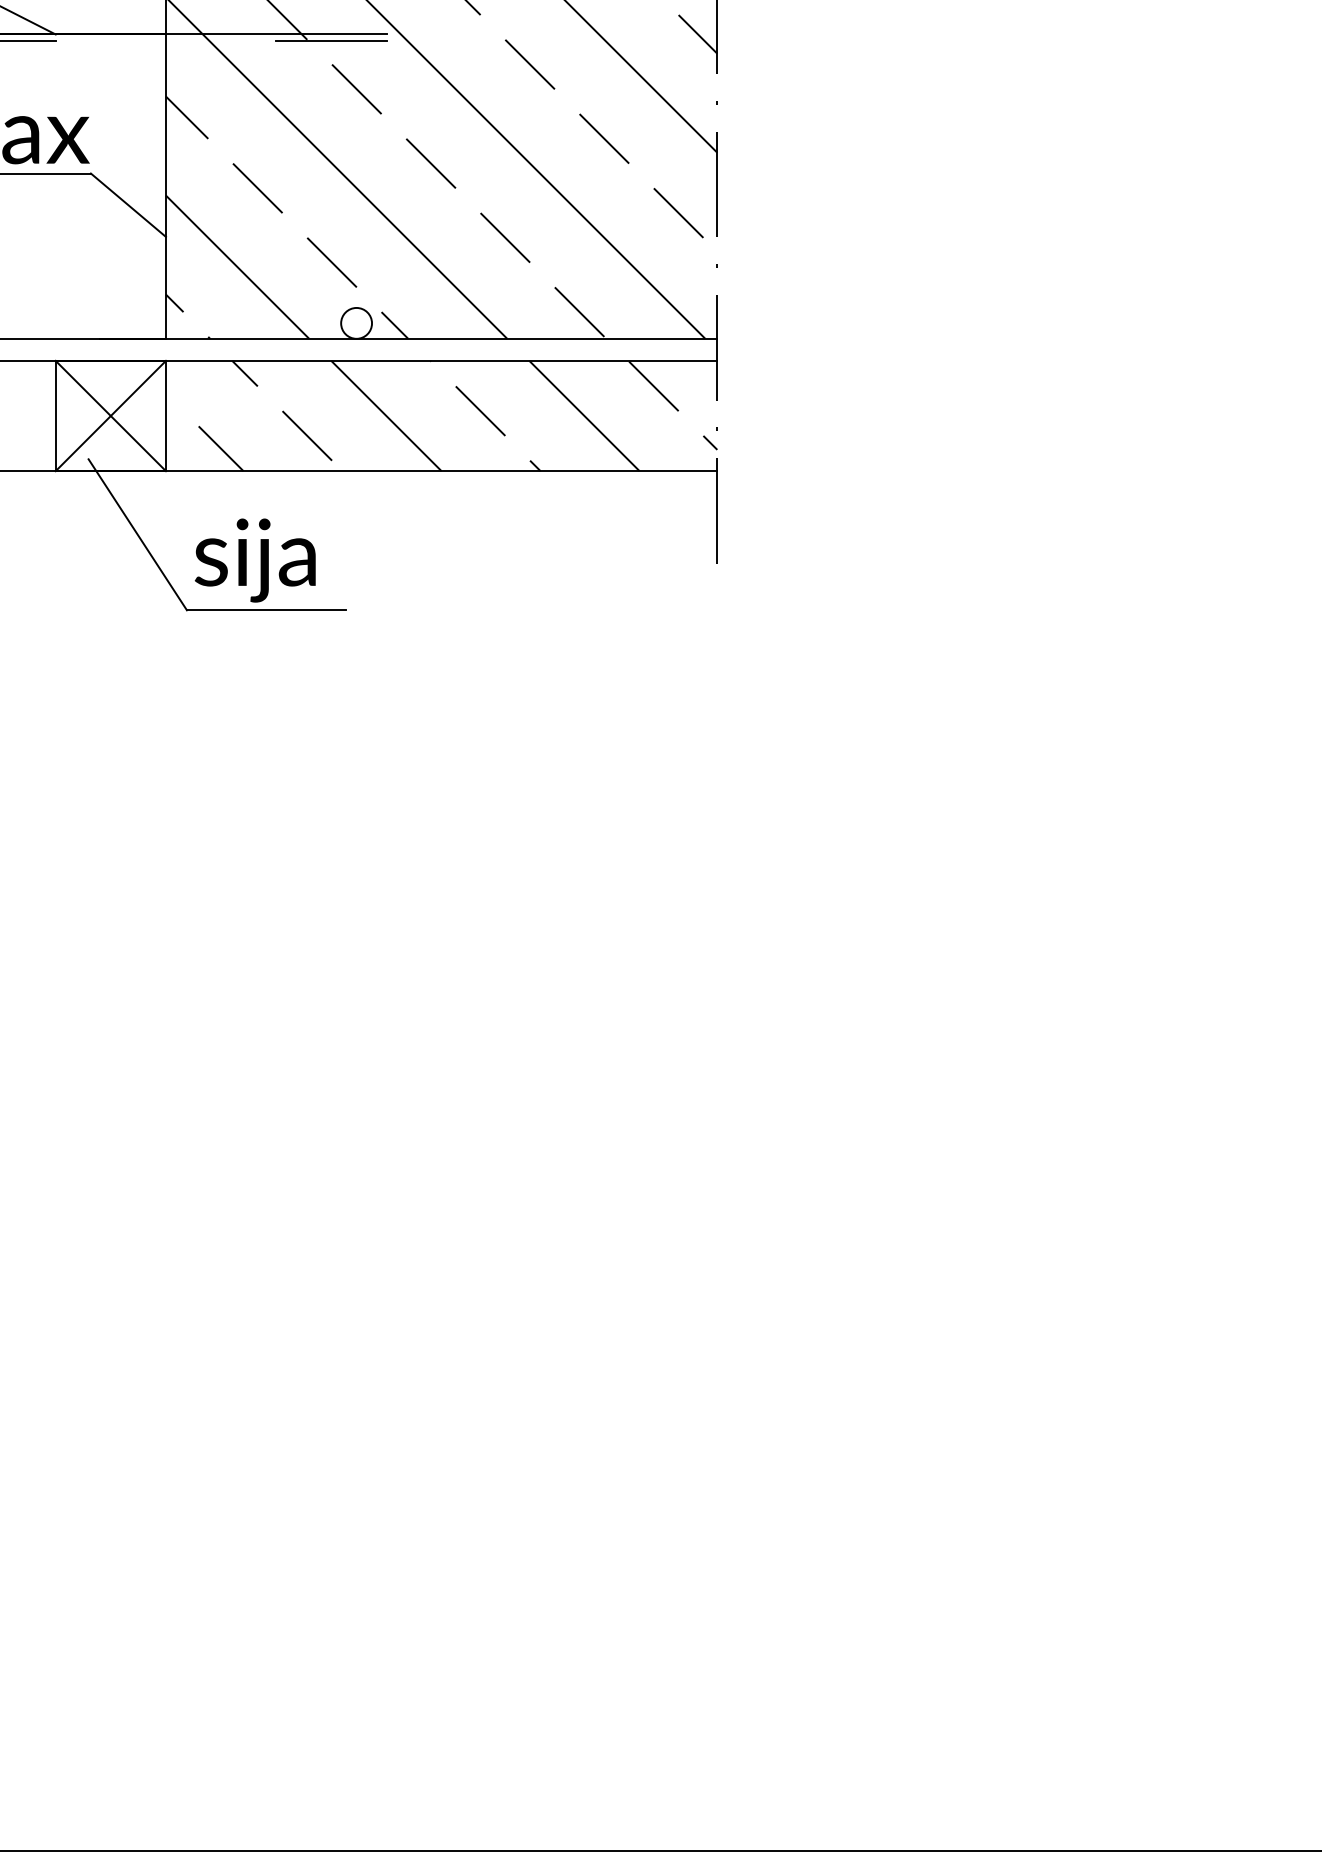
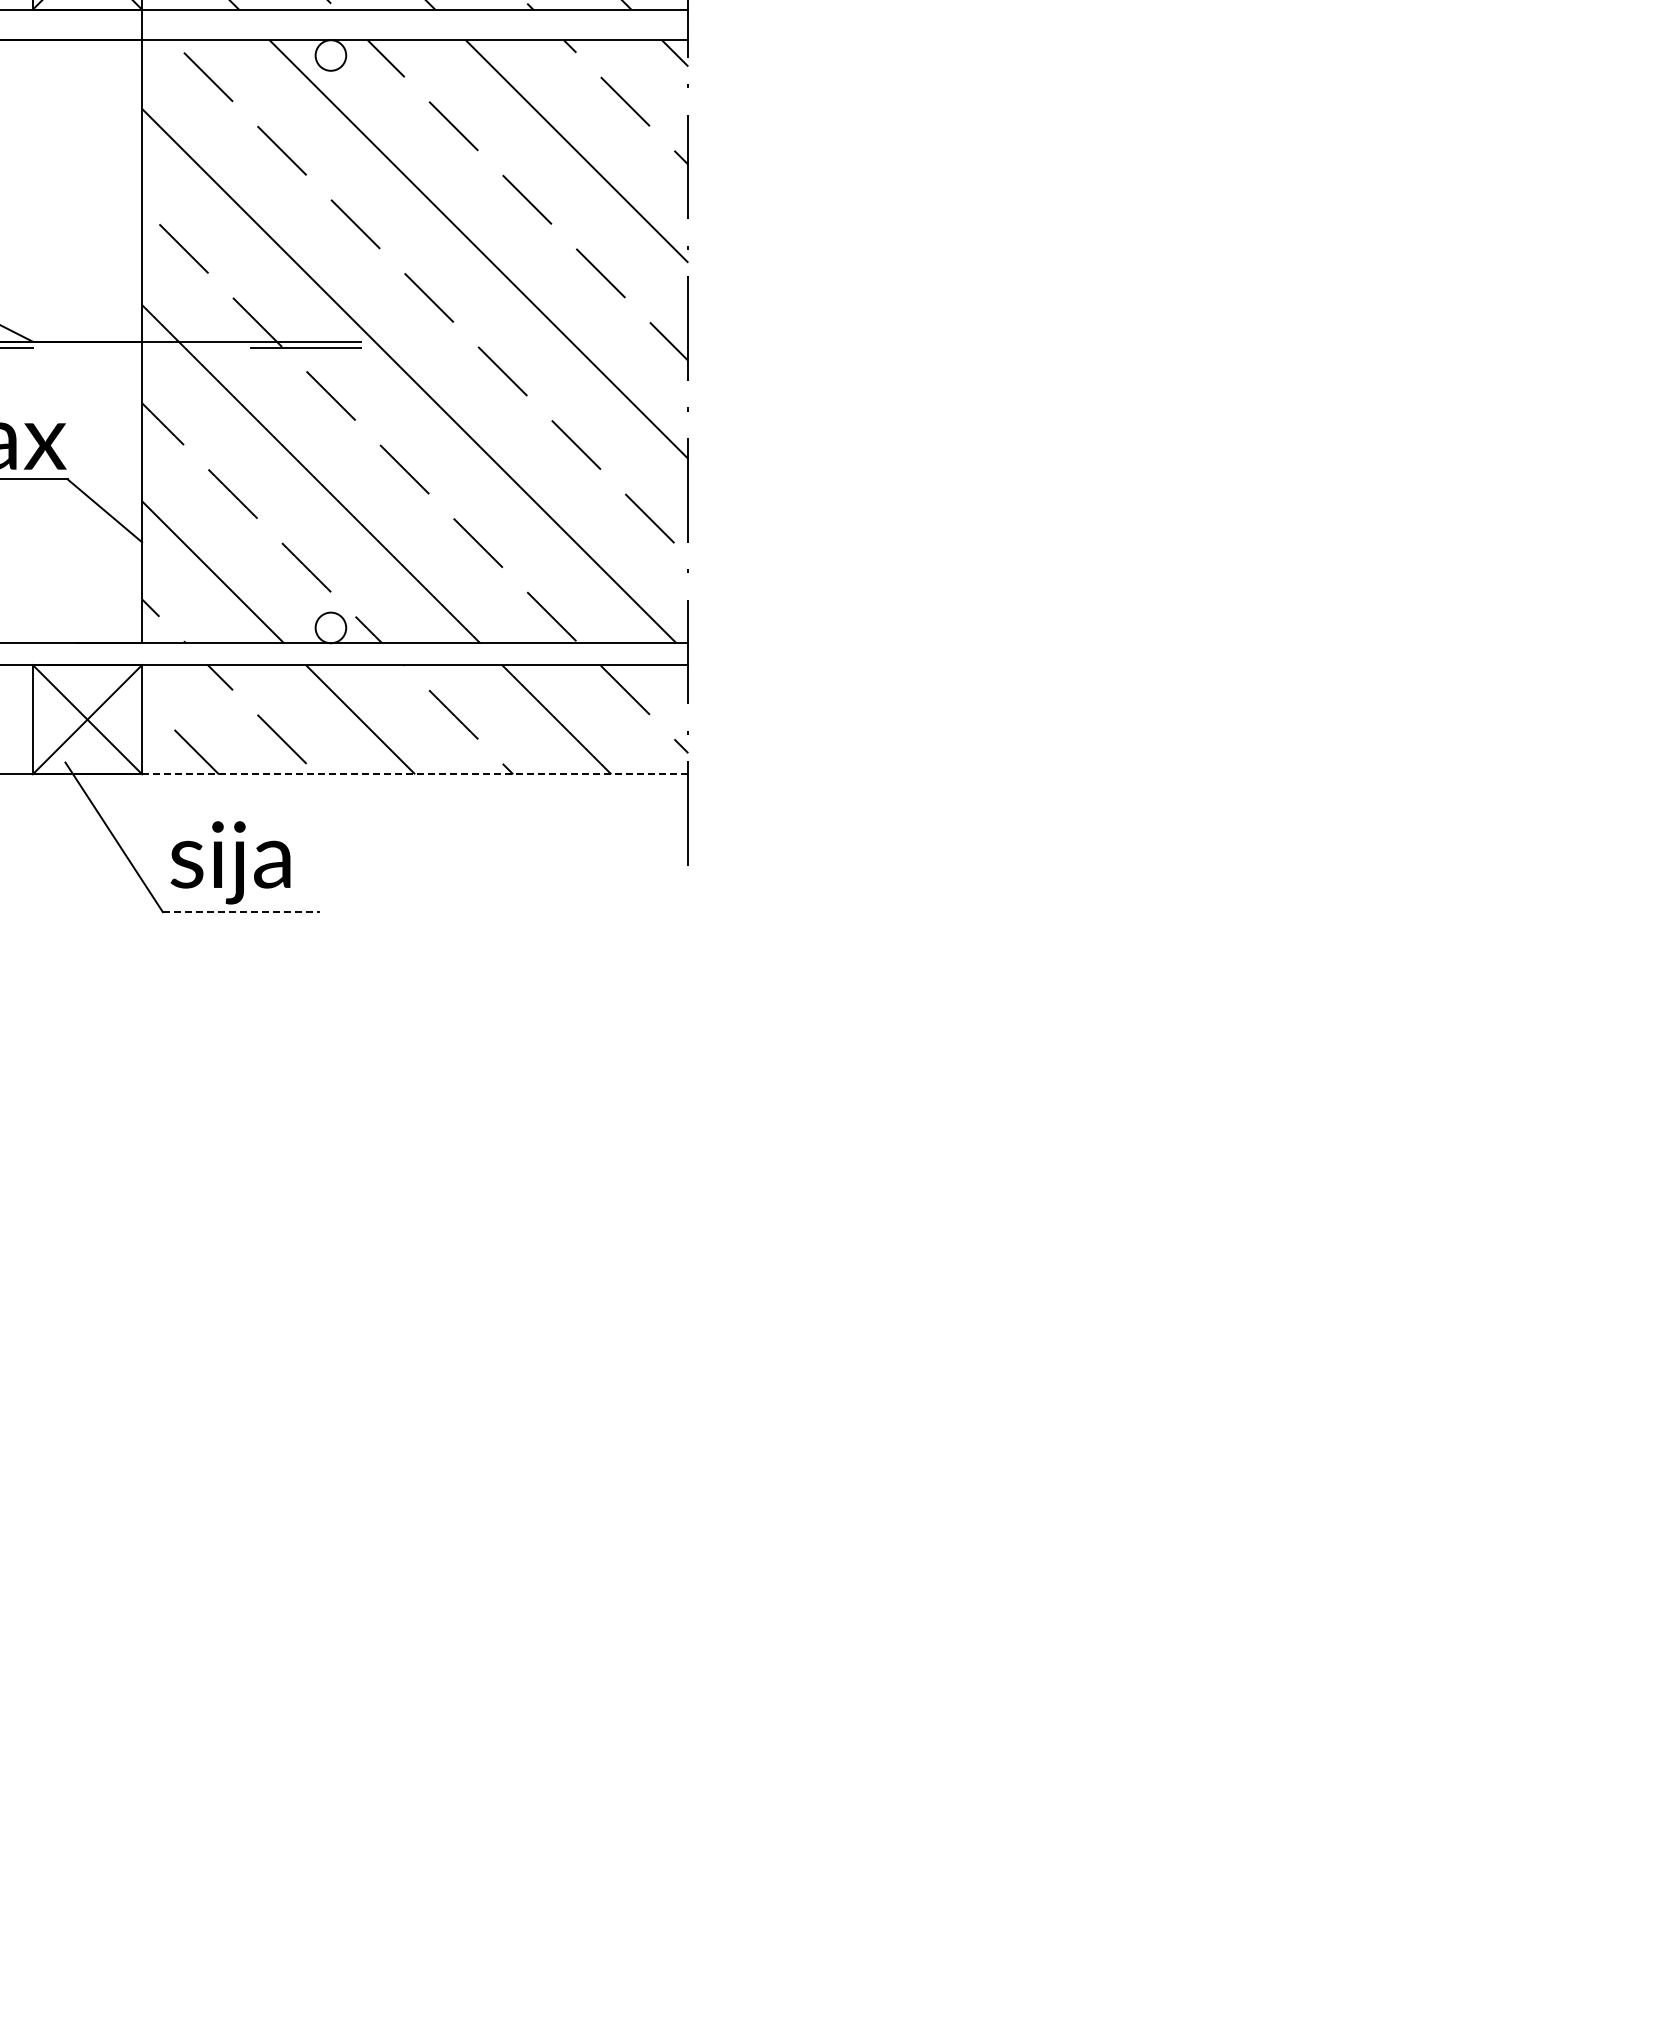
line: (440, 471) -> (414, 774), solid -> dashed
line: (266, 610) -> (241, 912), solid -> dashed

